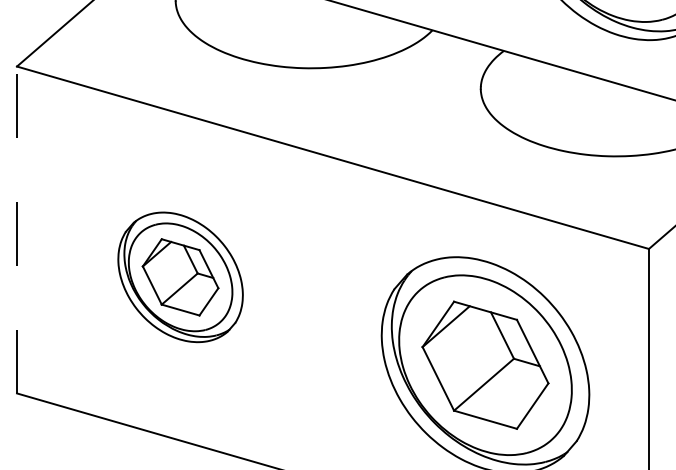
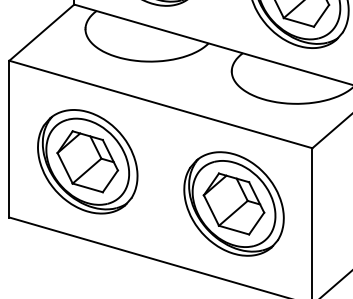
line: (17, 228) -> (9, 138), dashed -> solid
part: (179, 276) -> (87, 161), size x1.67

